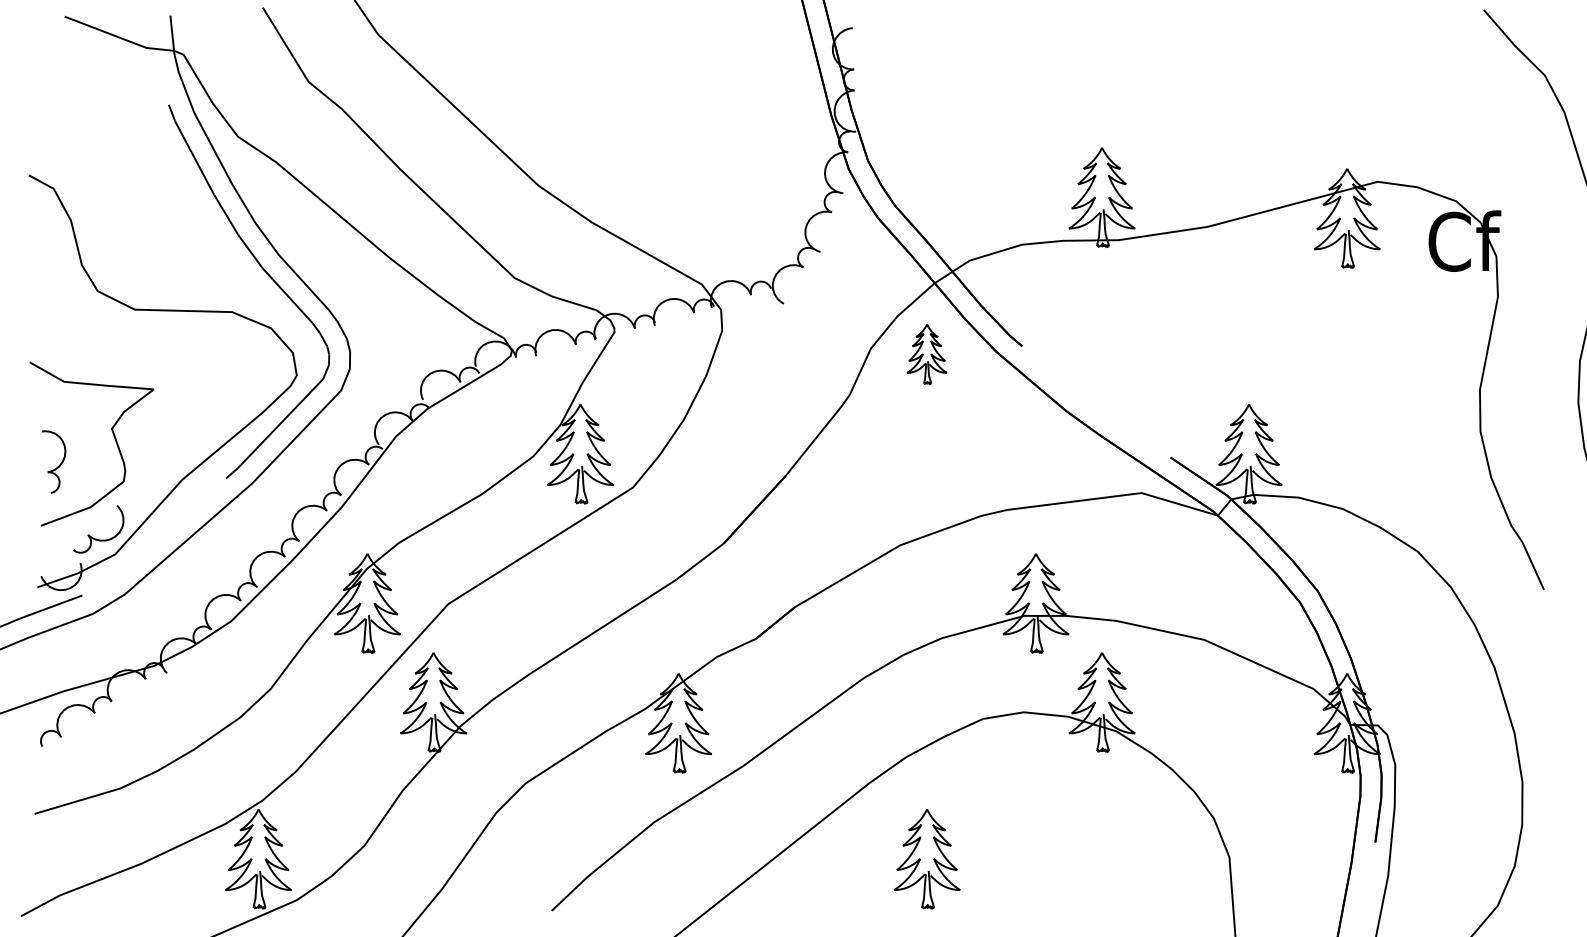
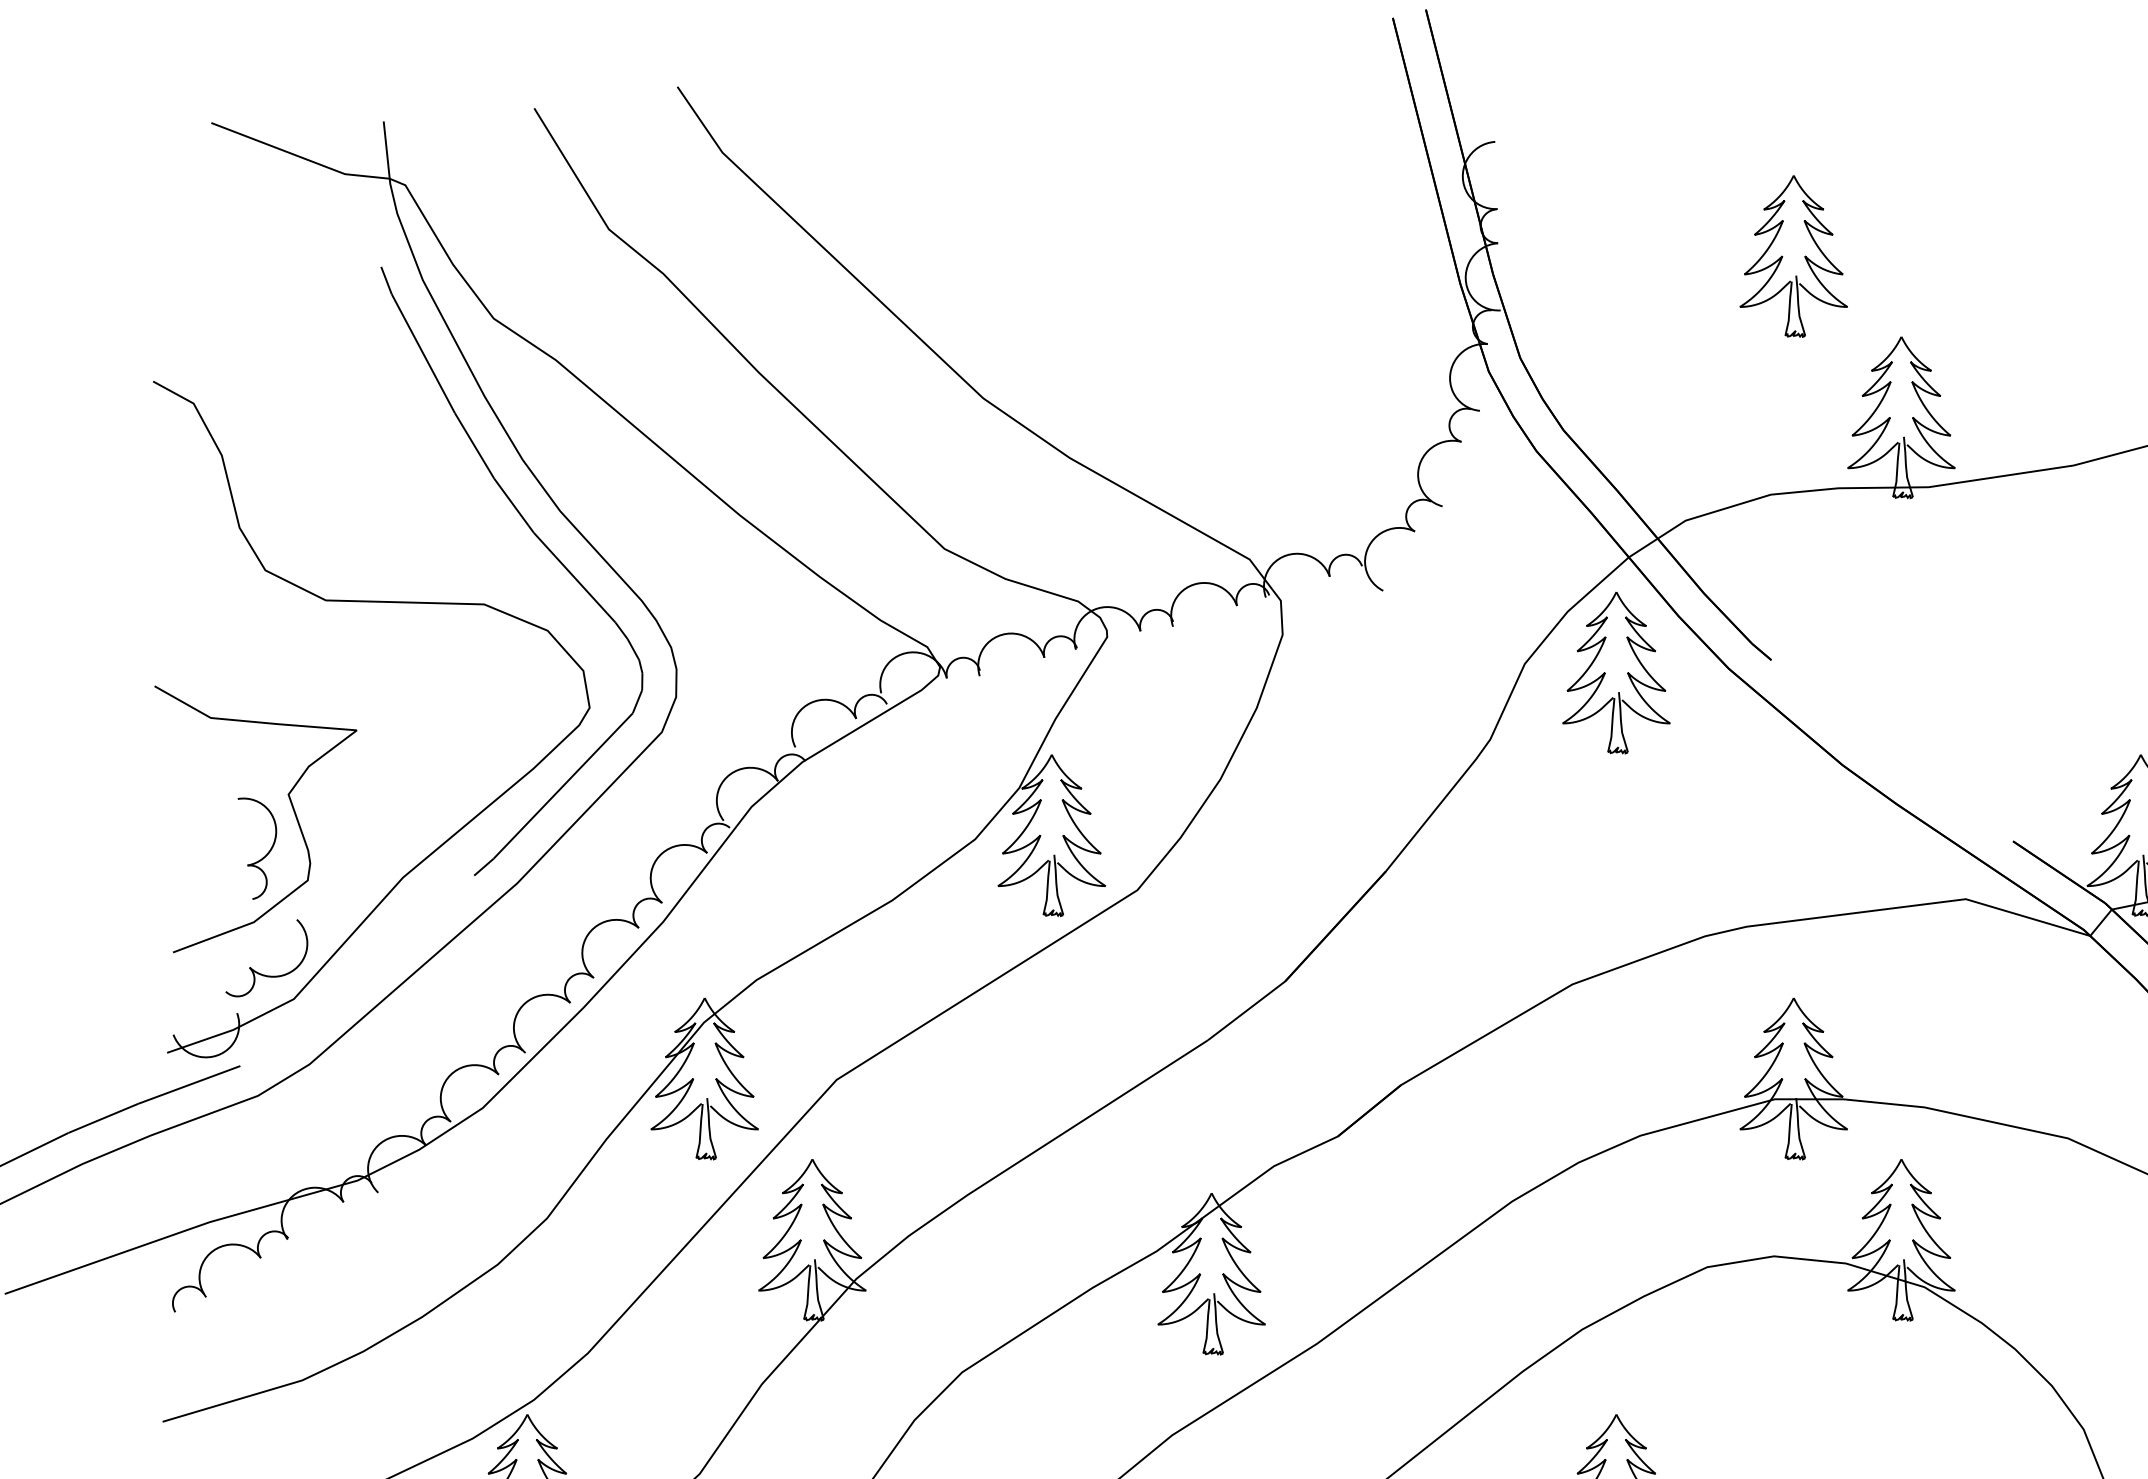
part: (1035, 98) -> (1792, 256), added
part: (926, 354) -> (1615, 673), size x1.67
part: (58, 465) -> (264, 854), moved

